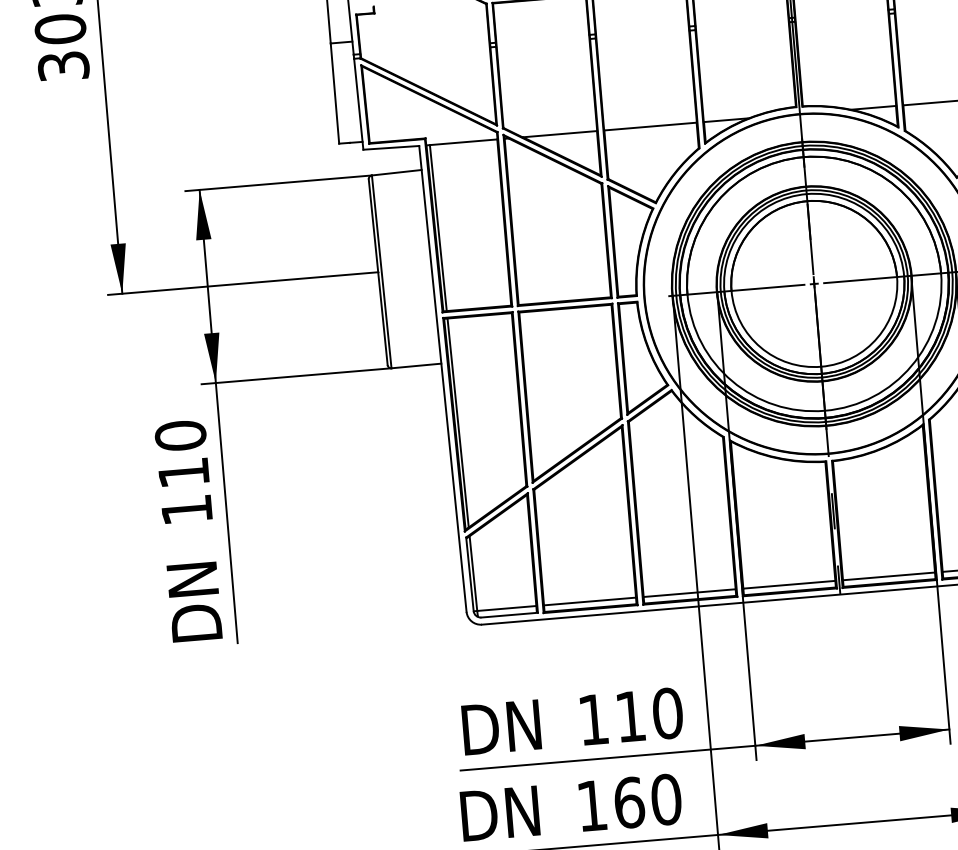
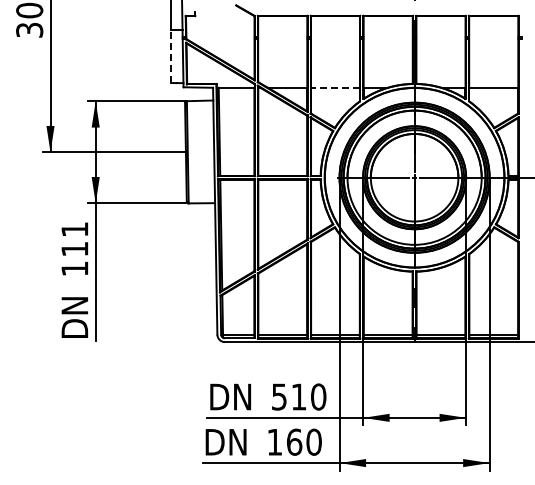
line: (335, 93) -> (171, 56), solid -> dashed
line: (650, 126) -> (335, 87), solid -> dashed
text: (179, 435) -> (74, 229), 110 -> 111
text: (593, 718) -> (279, 396), 110 -> 510

